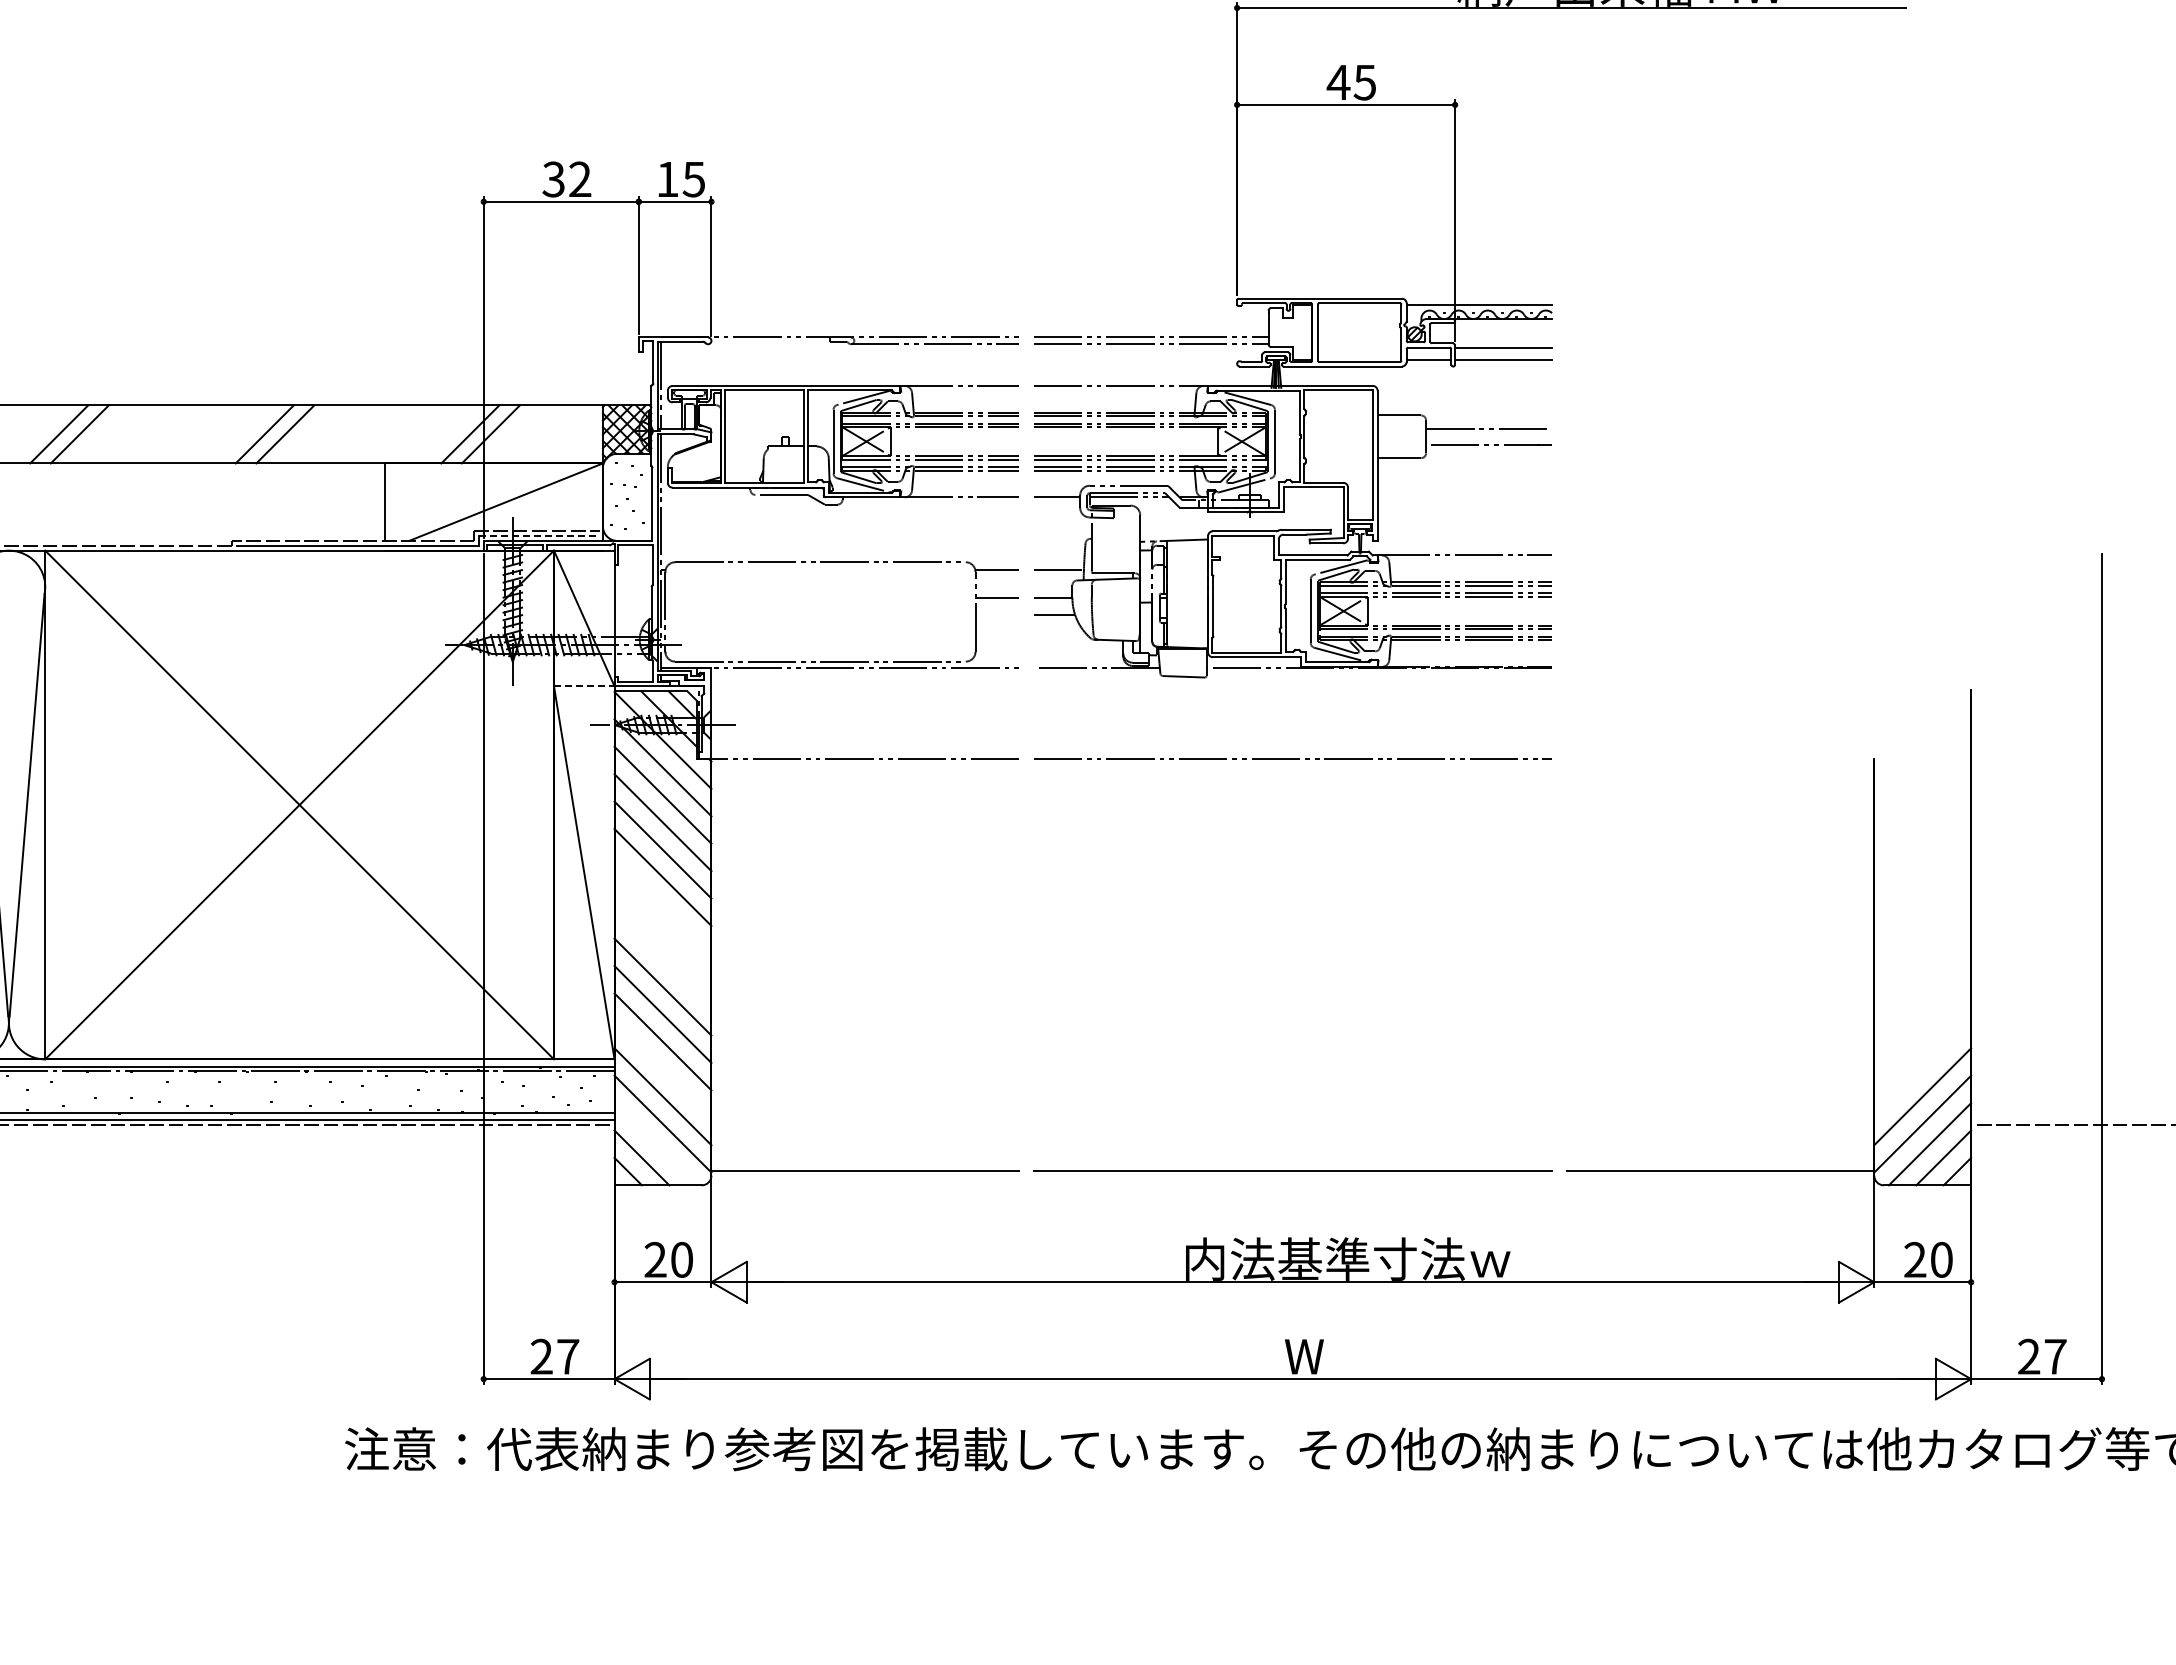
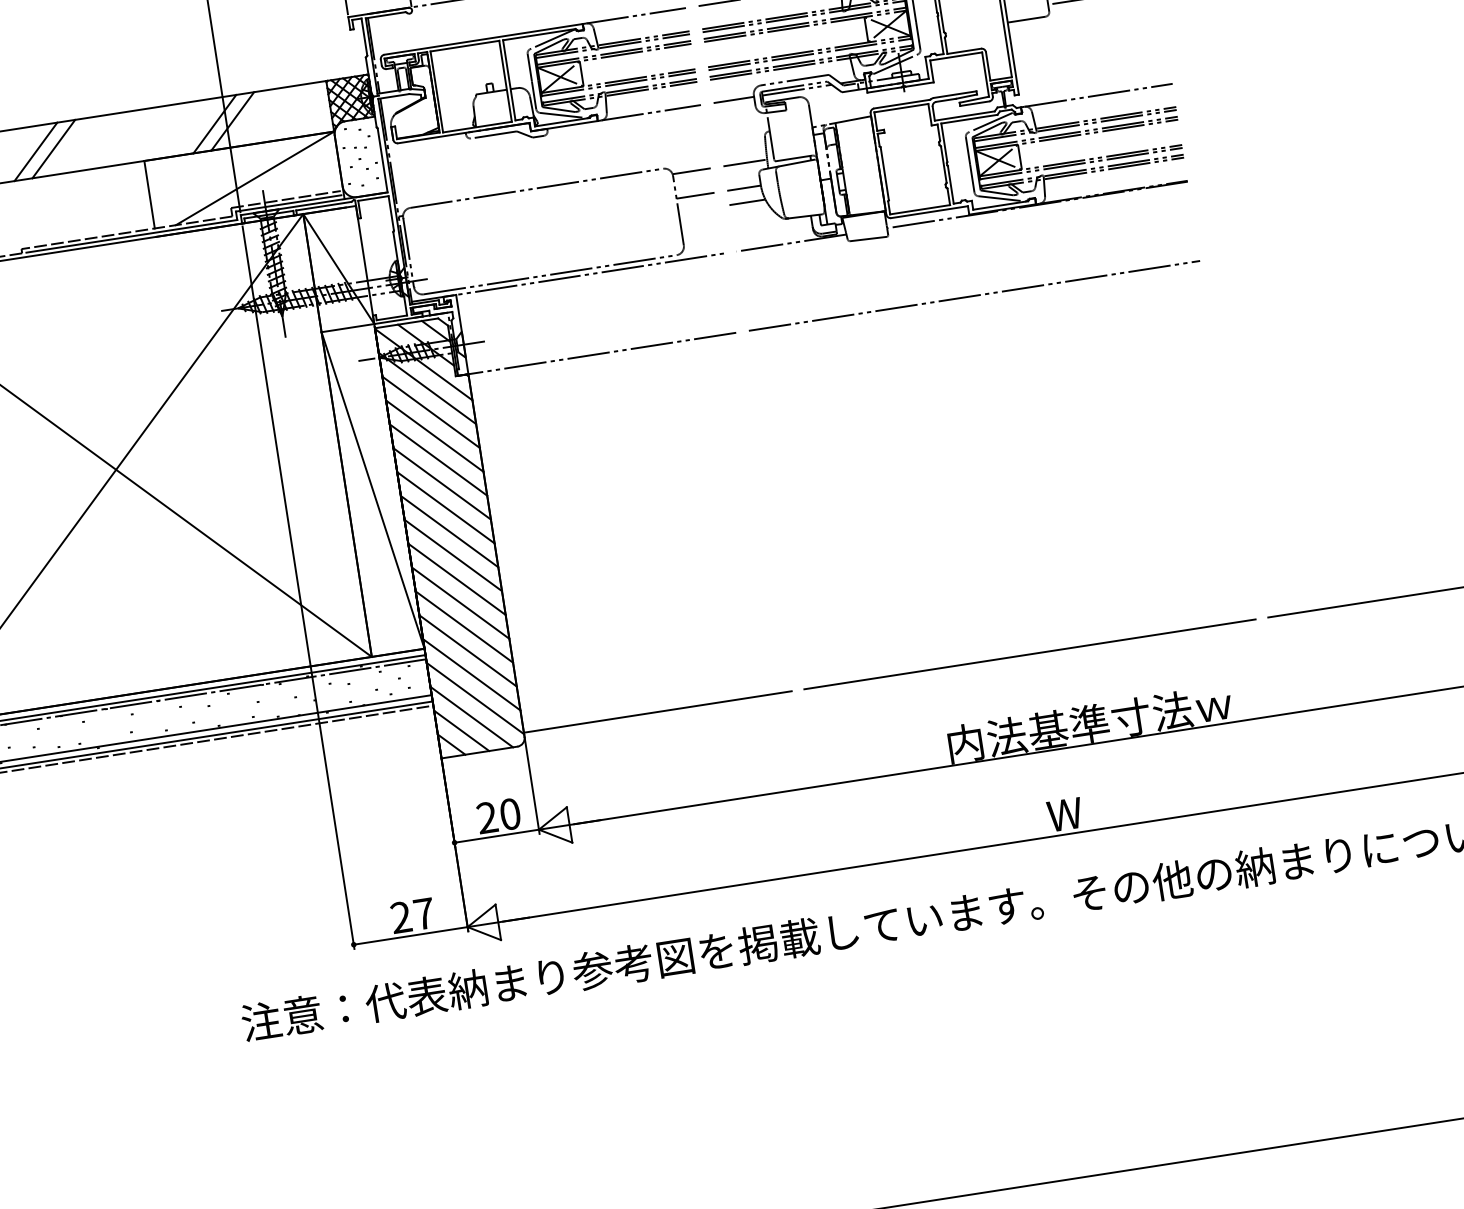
line: (539, 536) -> (288, 203), dashed -> solid
line: (584, 686) -> (348, 328), dashed -> solid
line: (662, 904) -> (445, 507), added
line: (662, 931) -> (449, 531), added
line: (662, 959) -> (452, 555), added
line: (662, 1068) -> (467, 650), added
line: (655, 1144) -> (471, 717), added

